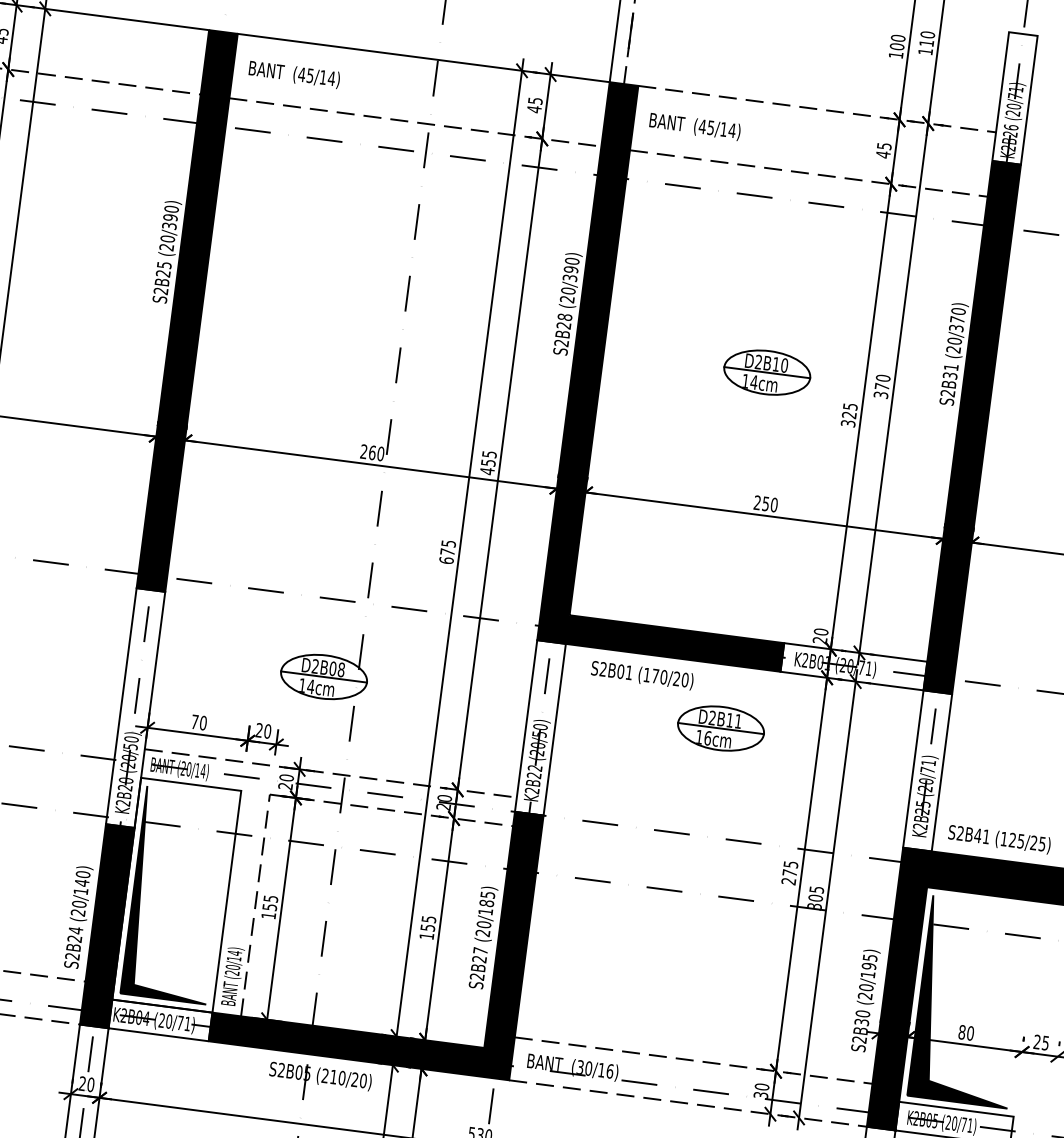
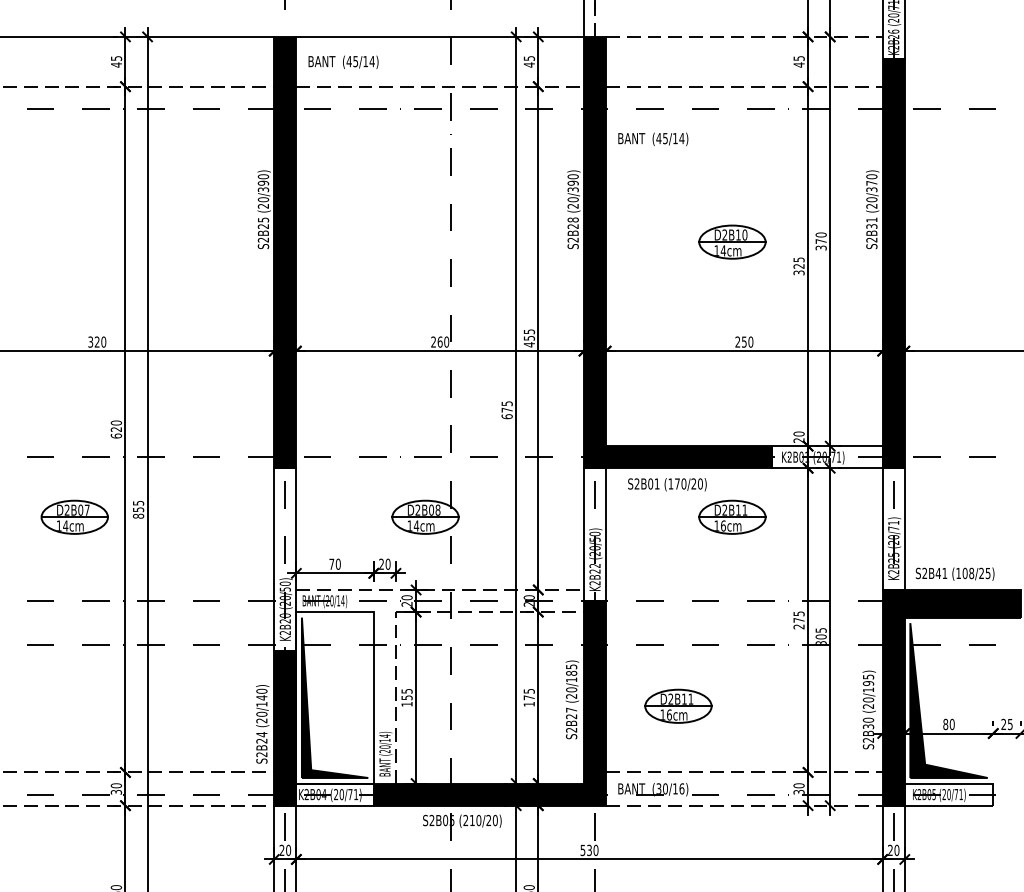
text: (695, 125) -> (653, 138), moved
text: (1016, 840) -> (968, 573), (125/25) -> (108/25)
text: (426, 927) -> (528, 697), 155 -> 175
part: (619, 962) -> (678, 705), added

